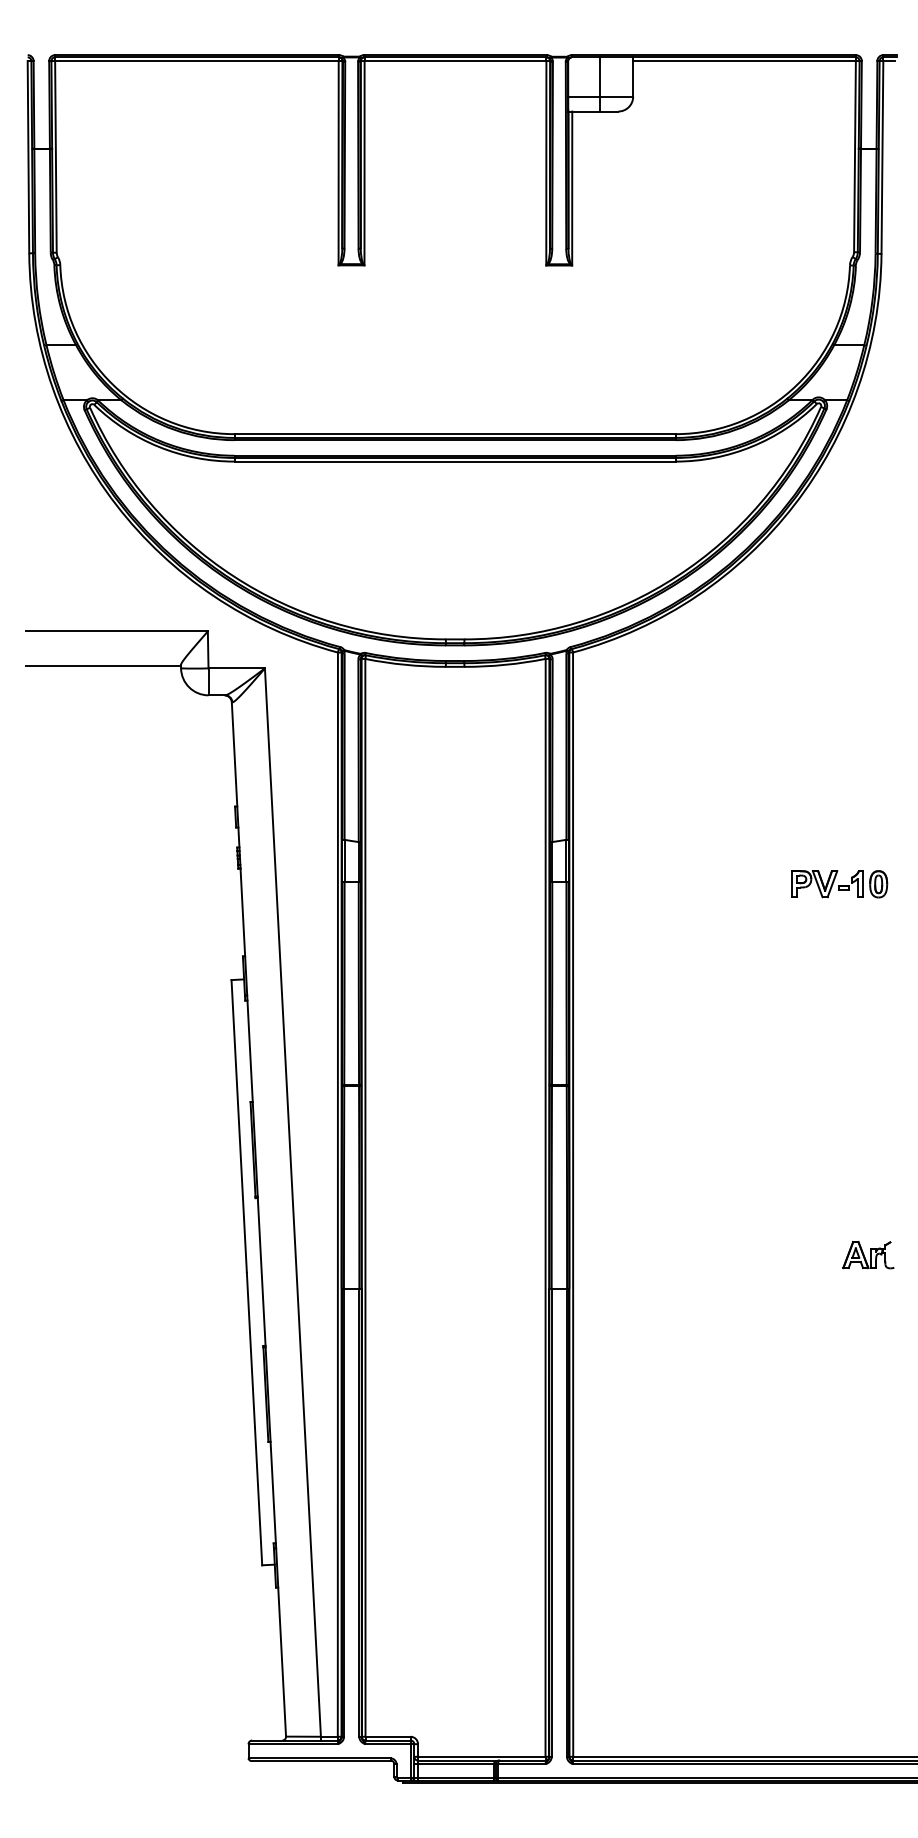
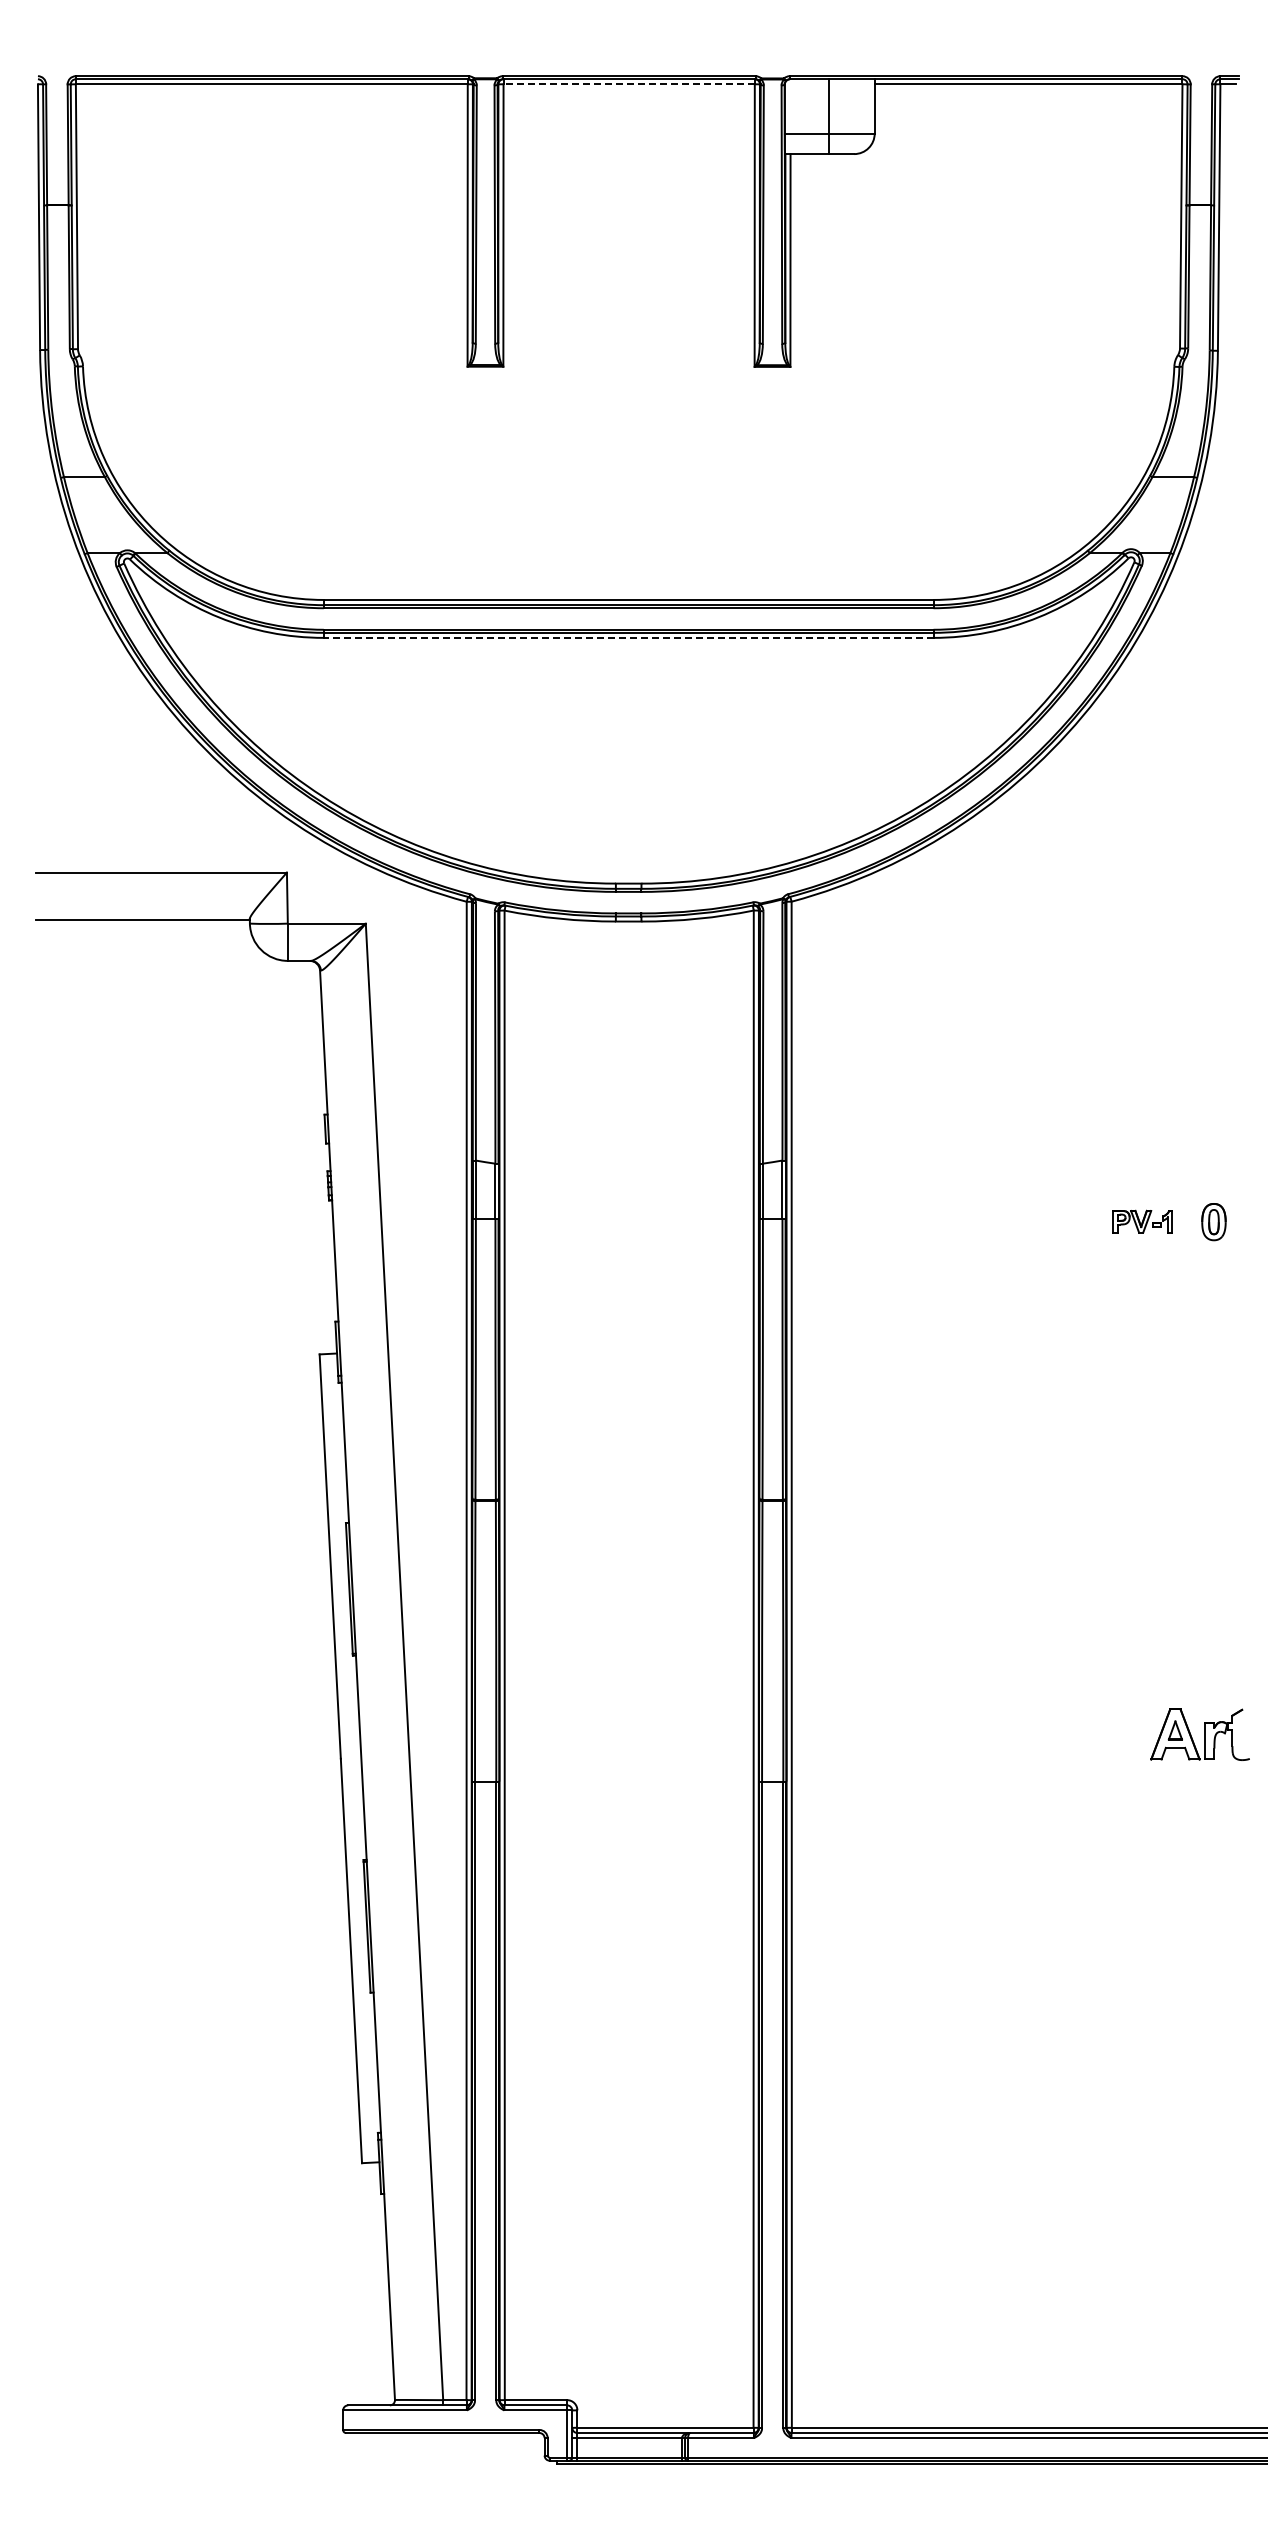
line: (455, 61) -> (629, 84), solid -> dashed
line: (455, 461) -> (628, 637), solid -> dashed
part: (826, 883) -> (1142, 1221), size x0.6
part: (868, 1255) -> (1199, 1734), size x1.4

